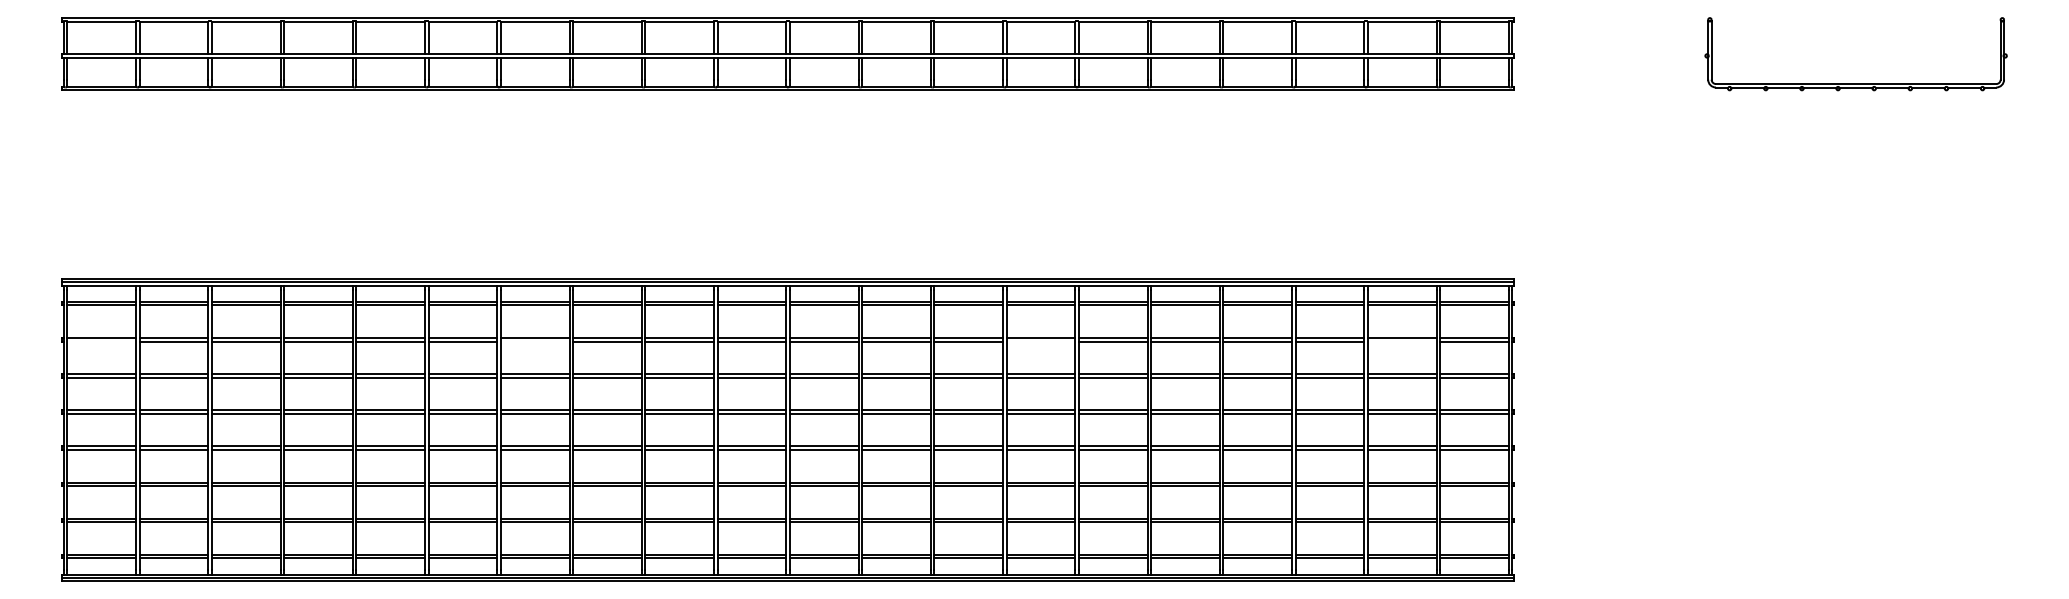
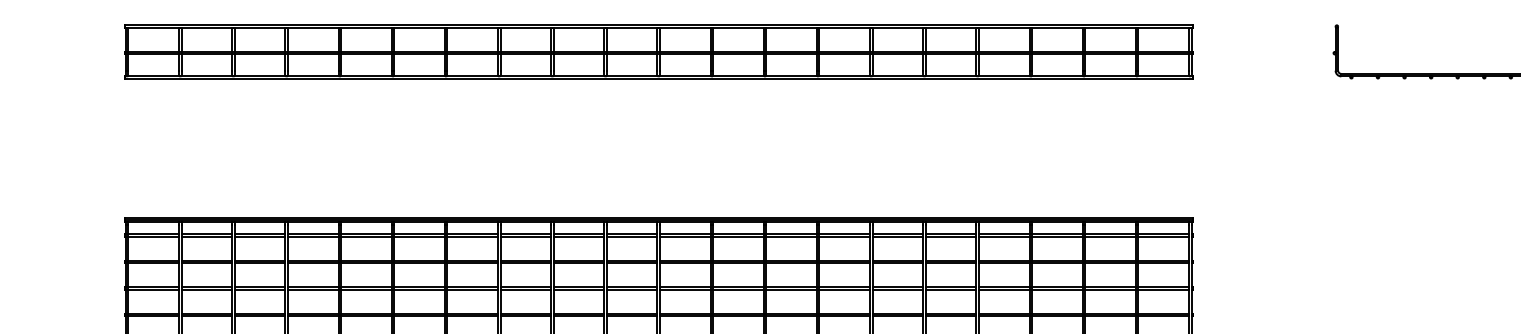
line: (101, 341) -> (153, 263), added
line: (534, 341) -> (472, 263), added
line: (1040, 341) -> (844, 263), added
line: (1401, 341) -> (1109, 263), added

